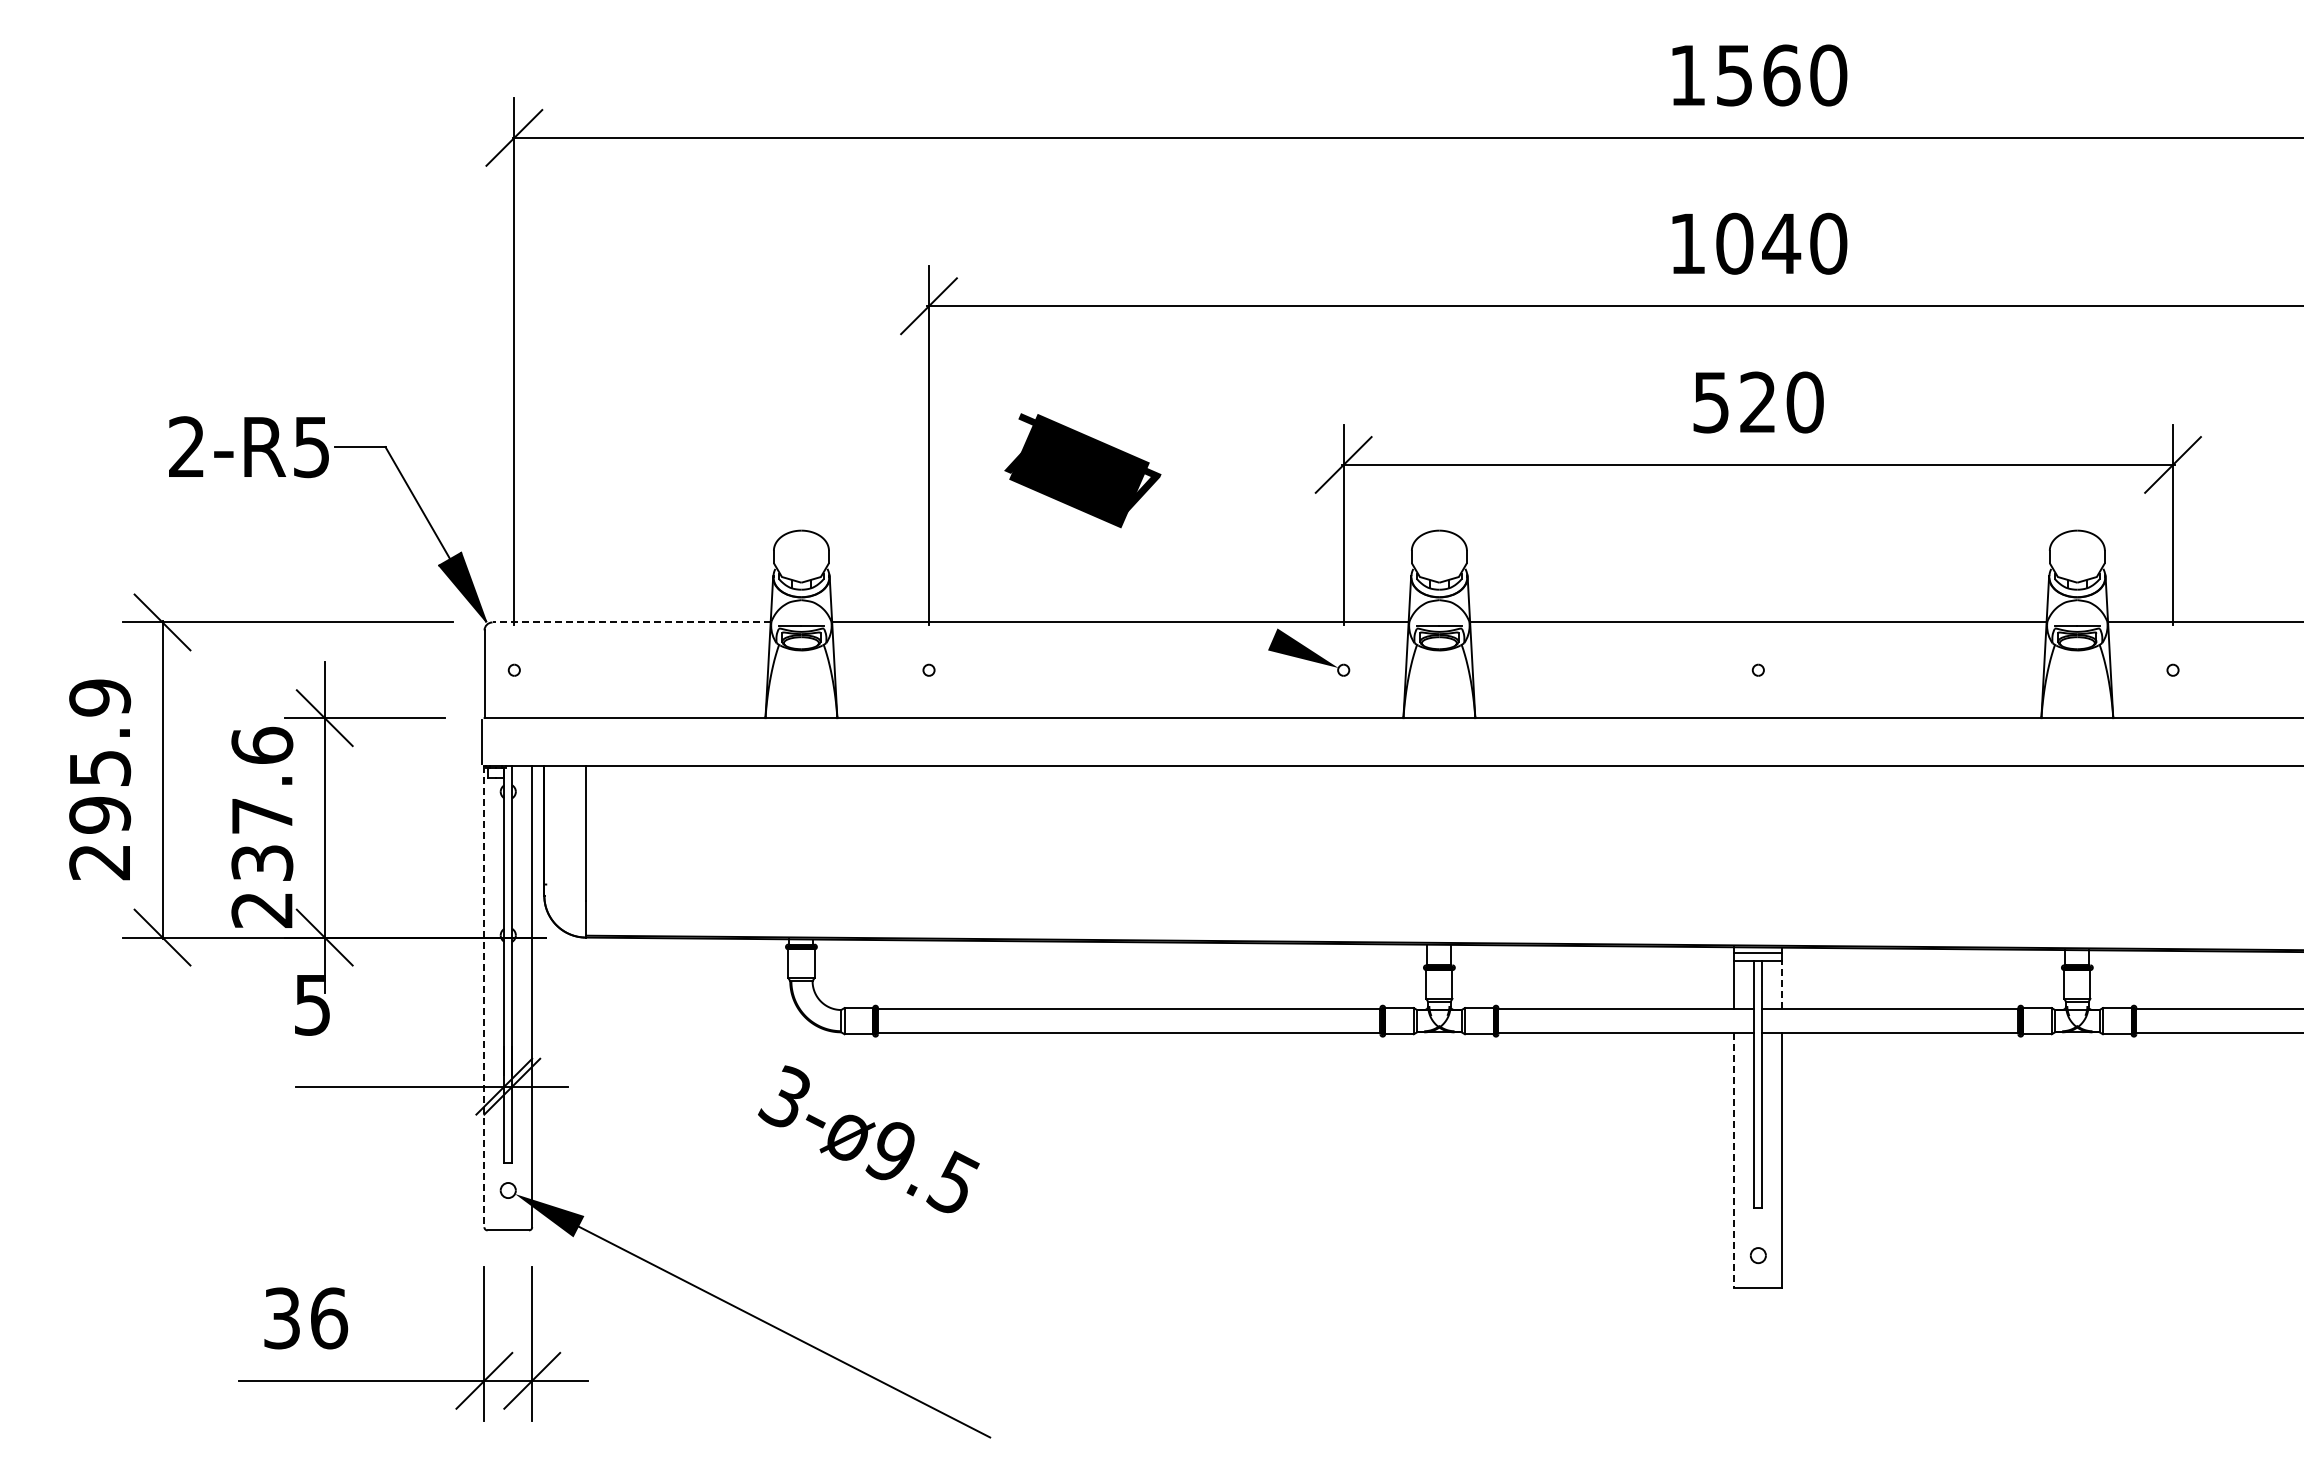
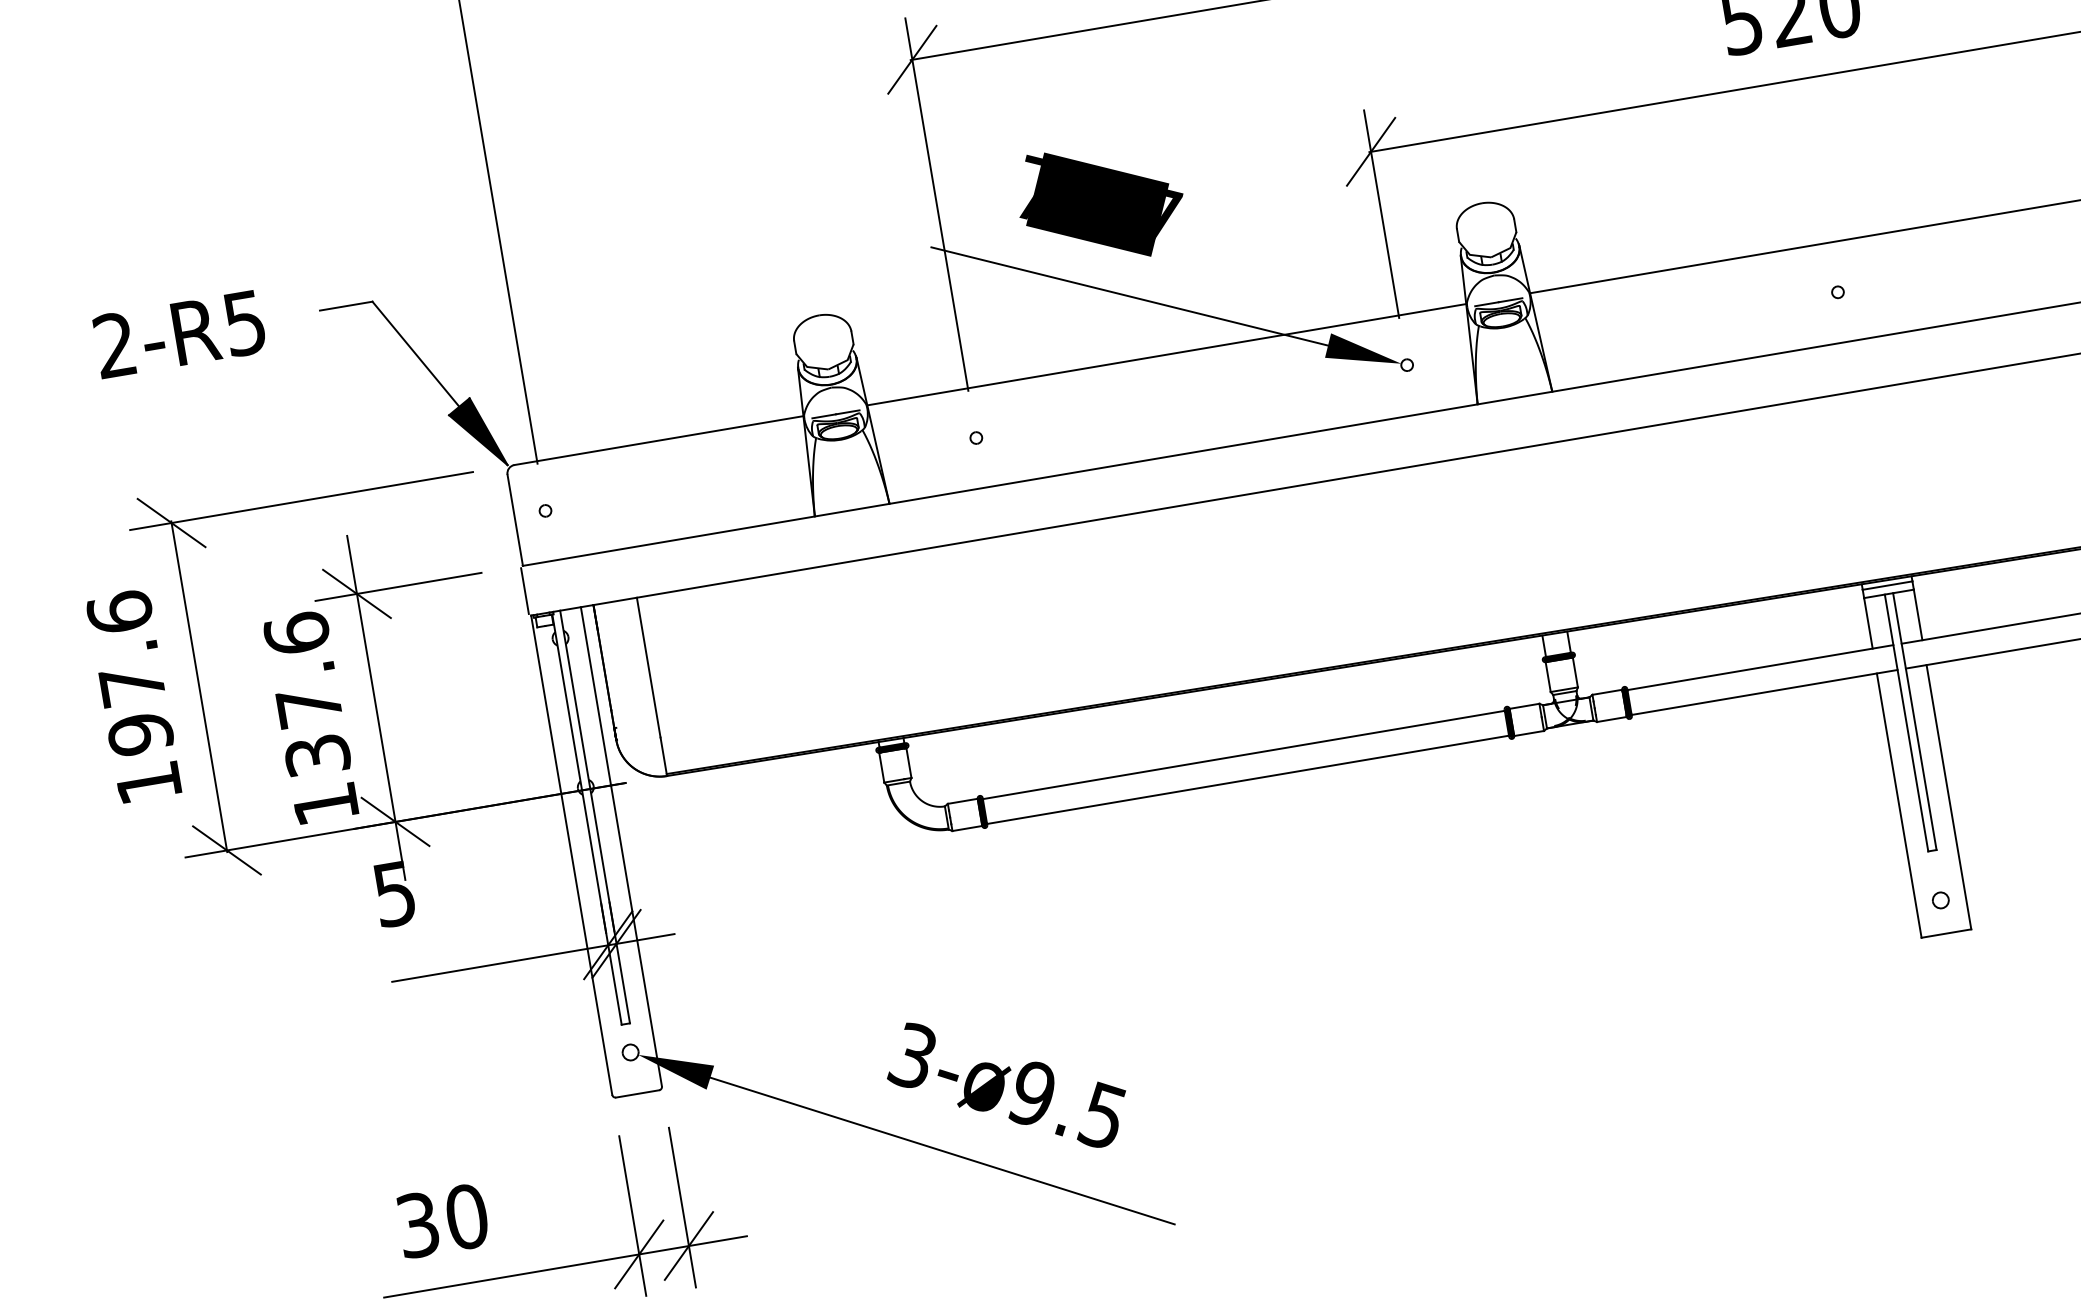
text: (248, 447) -> (179, 334), moved
line: (1094, 561) -> (1129, 295), added
line: (631, 622) -> (658, 440), dashed -> solid
text: (100, 779) -> (134, 697), 295.9 -> 197.6
text: (261, 910) -> (325, 804), 237.6 -> 137.6
line: (1782, 984) -> (1918, 614), dashed -> solid
line: (484, 996) -> (571, 855), dashed -> solid
text: (868, 1139) -> (1006, 1085), moved
line: (1734, 1160) -> (1899, 805), dashed -> solid
text: (329, 1318) -> (467, 1216), 36 -> 30

